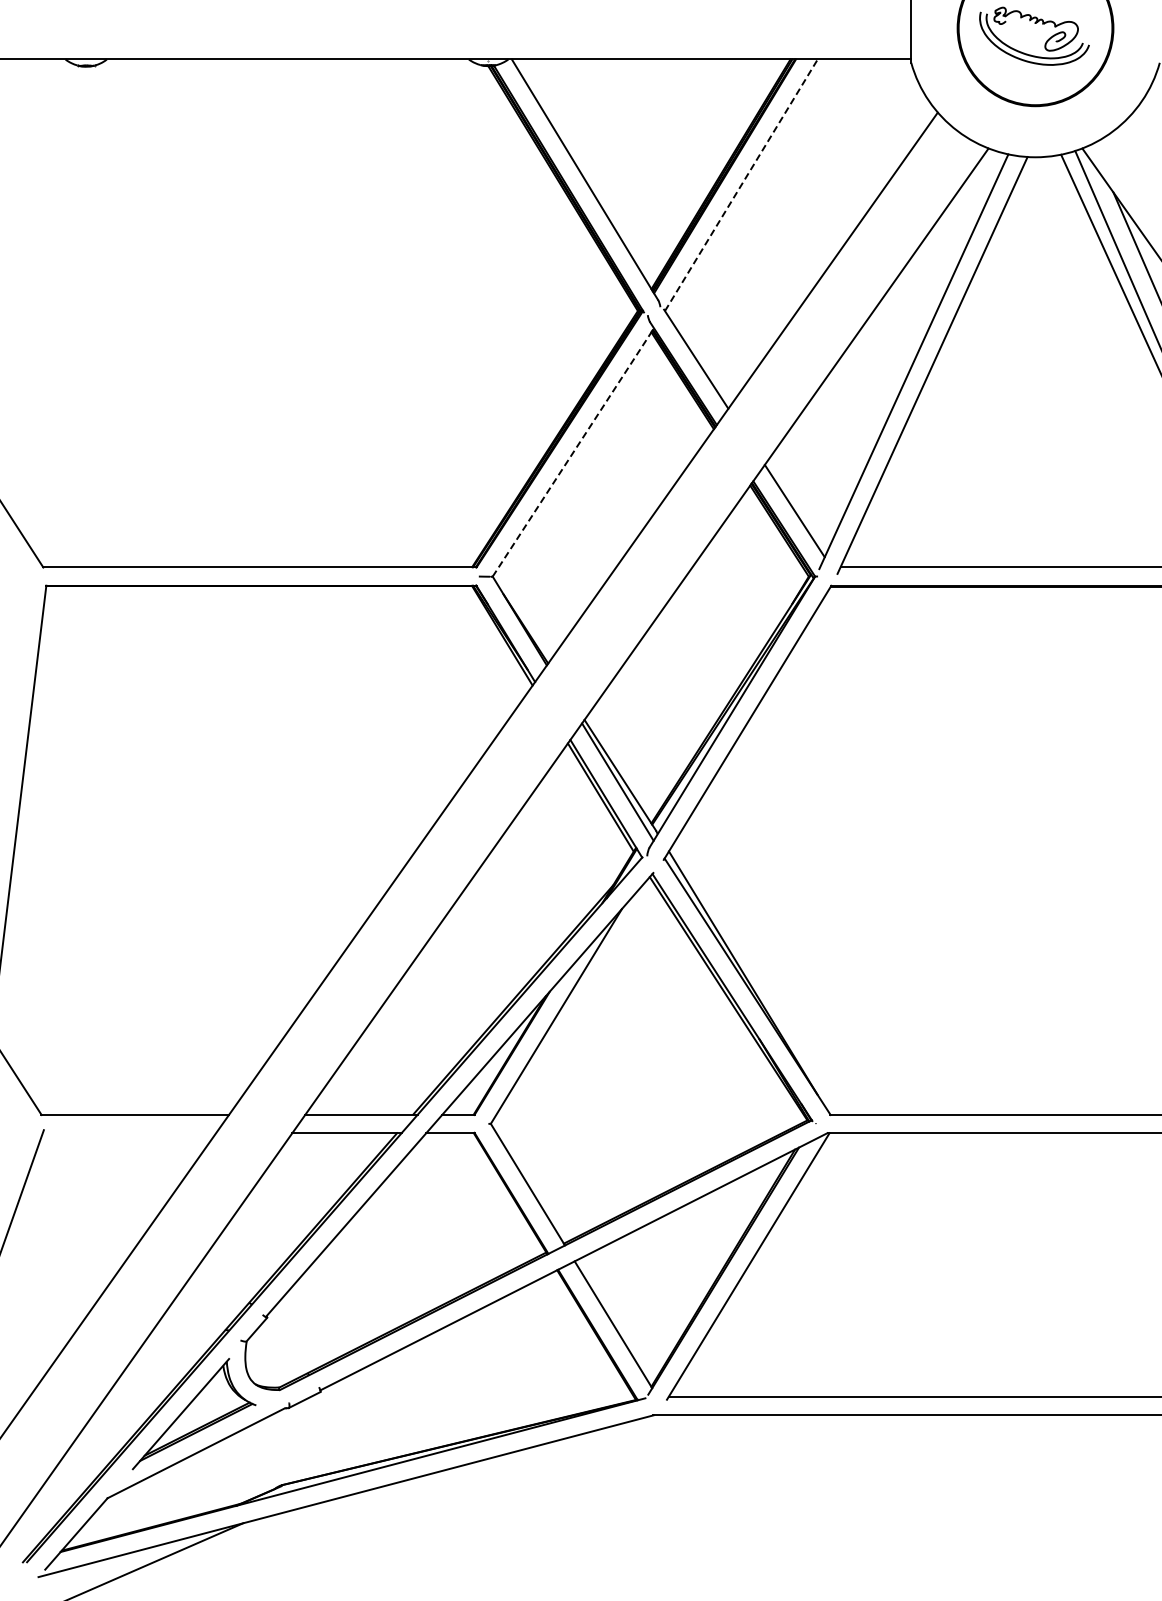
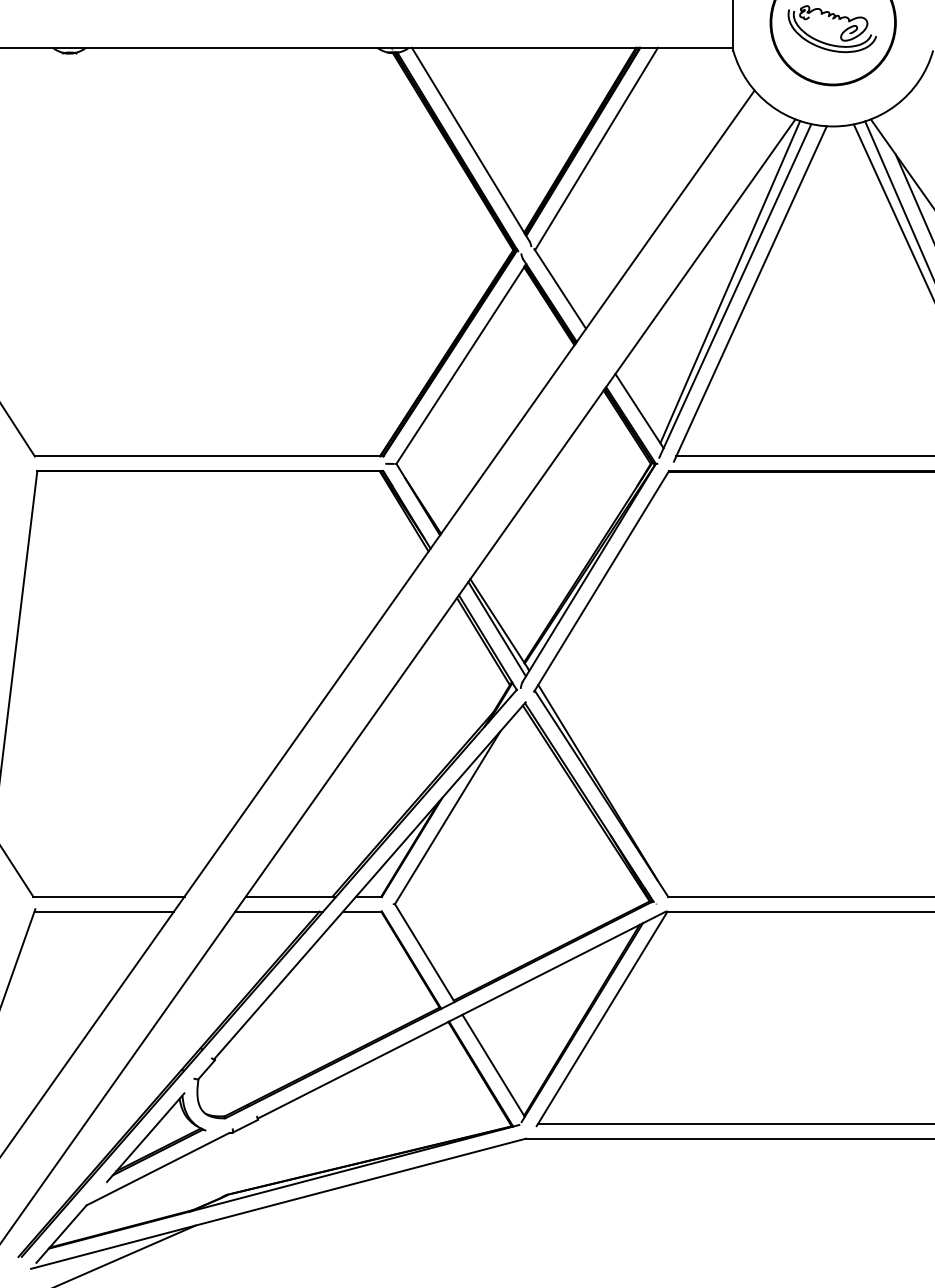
line: (741, 184) -> (596, 148), dashed -> solid
line: (907, 350) -> (730, 281), added
line: (573, 452) -> (461, 363), dashed -> solid
line: (129, 1133) -> (104, 911), added

